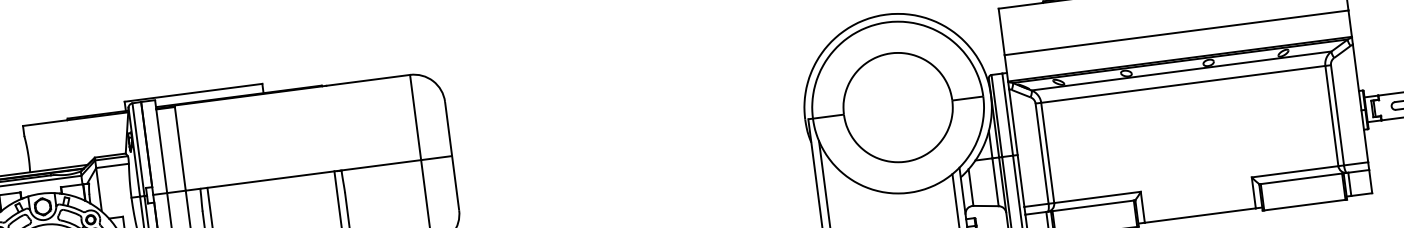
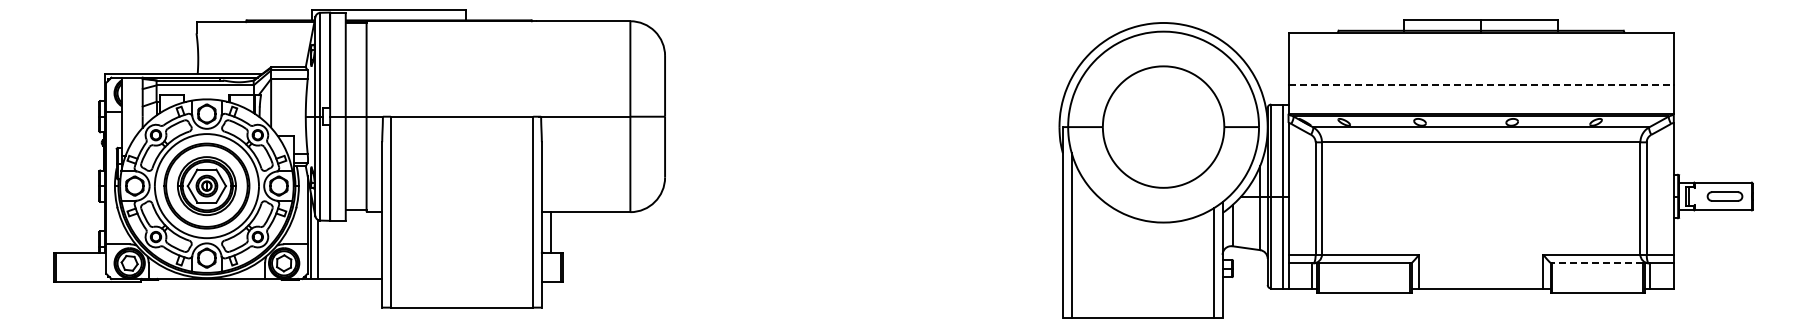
line: (1176, 32) -> (1481, 84), solid -> dashed
line: (1301, 179) -> (1597, 263), solid -> dashed

